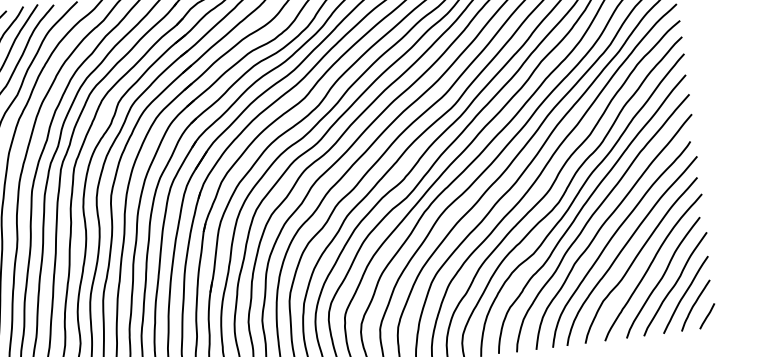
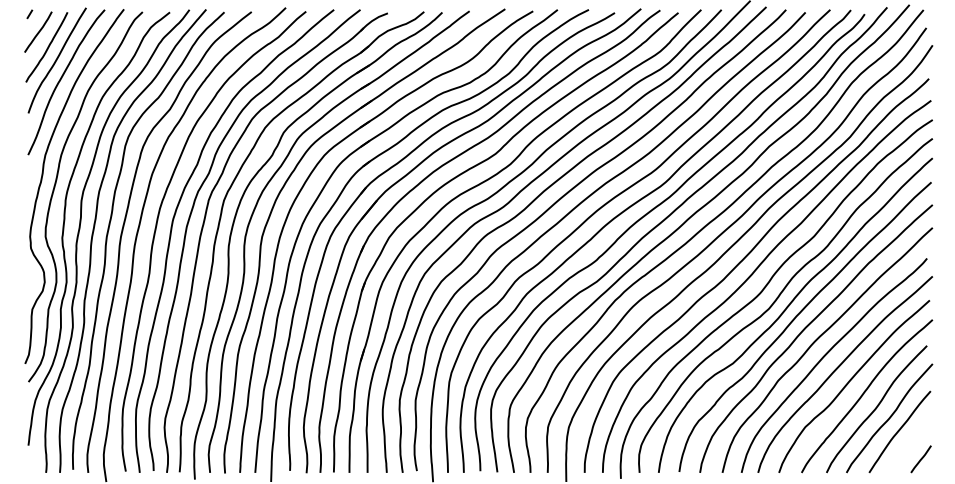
curve: (694, 305) -> (908, 445), removed

